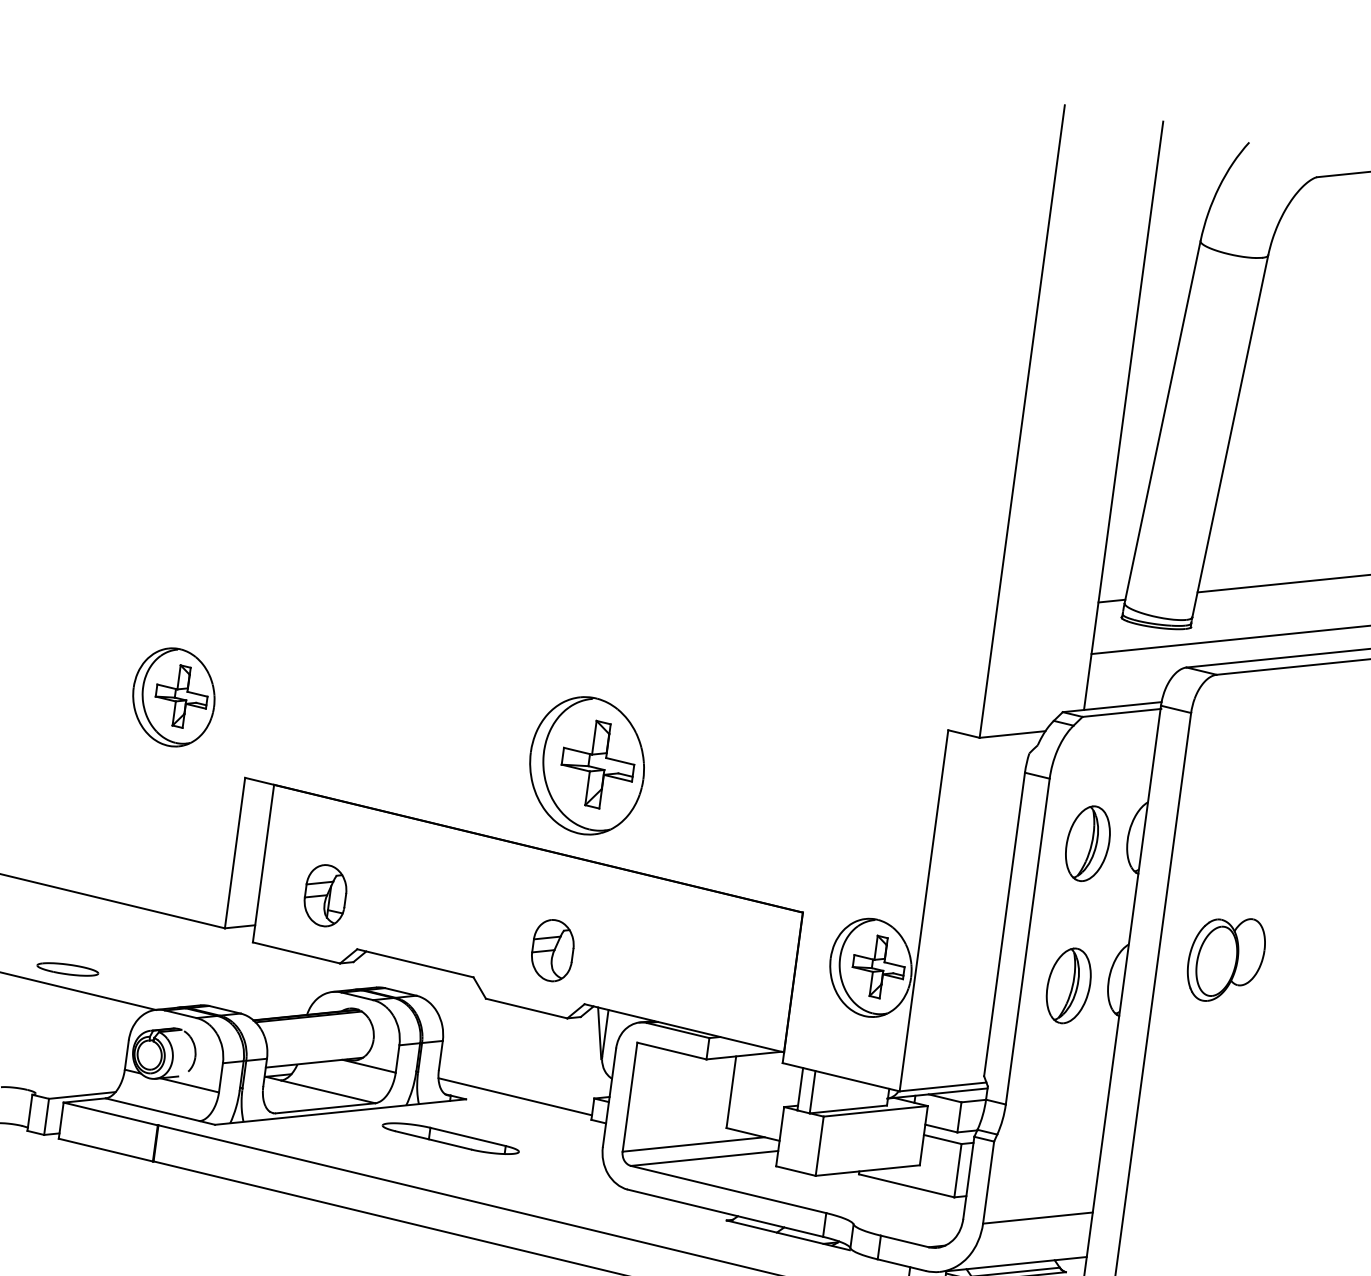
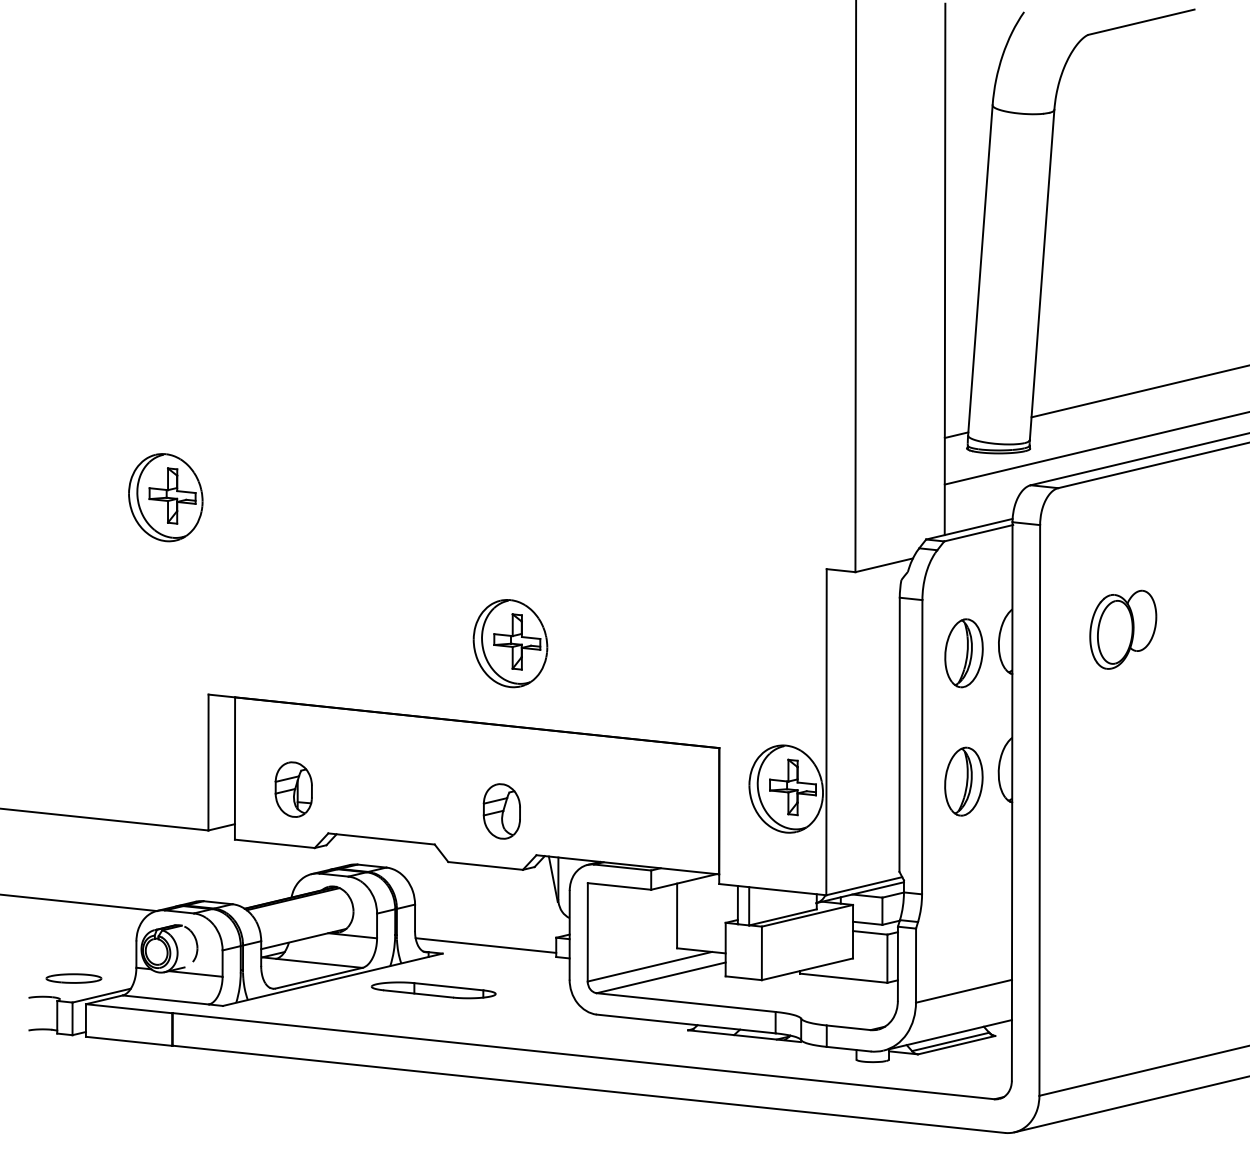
part: (173, 697) -> (165, 497), moved
part: (587, 765) -> (510, 643), size x0.71
part: (1226, 959) -> (1123, 629), moved
part: (67, 969) -> (73, 978), moved

